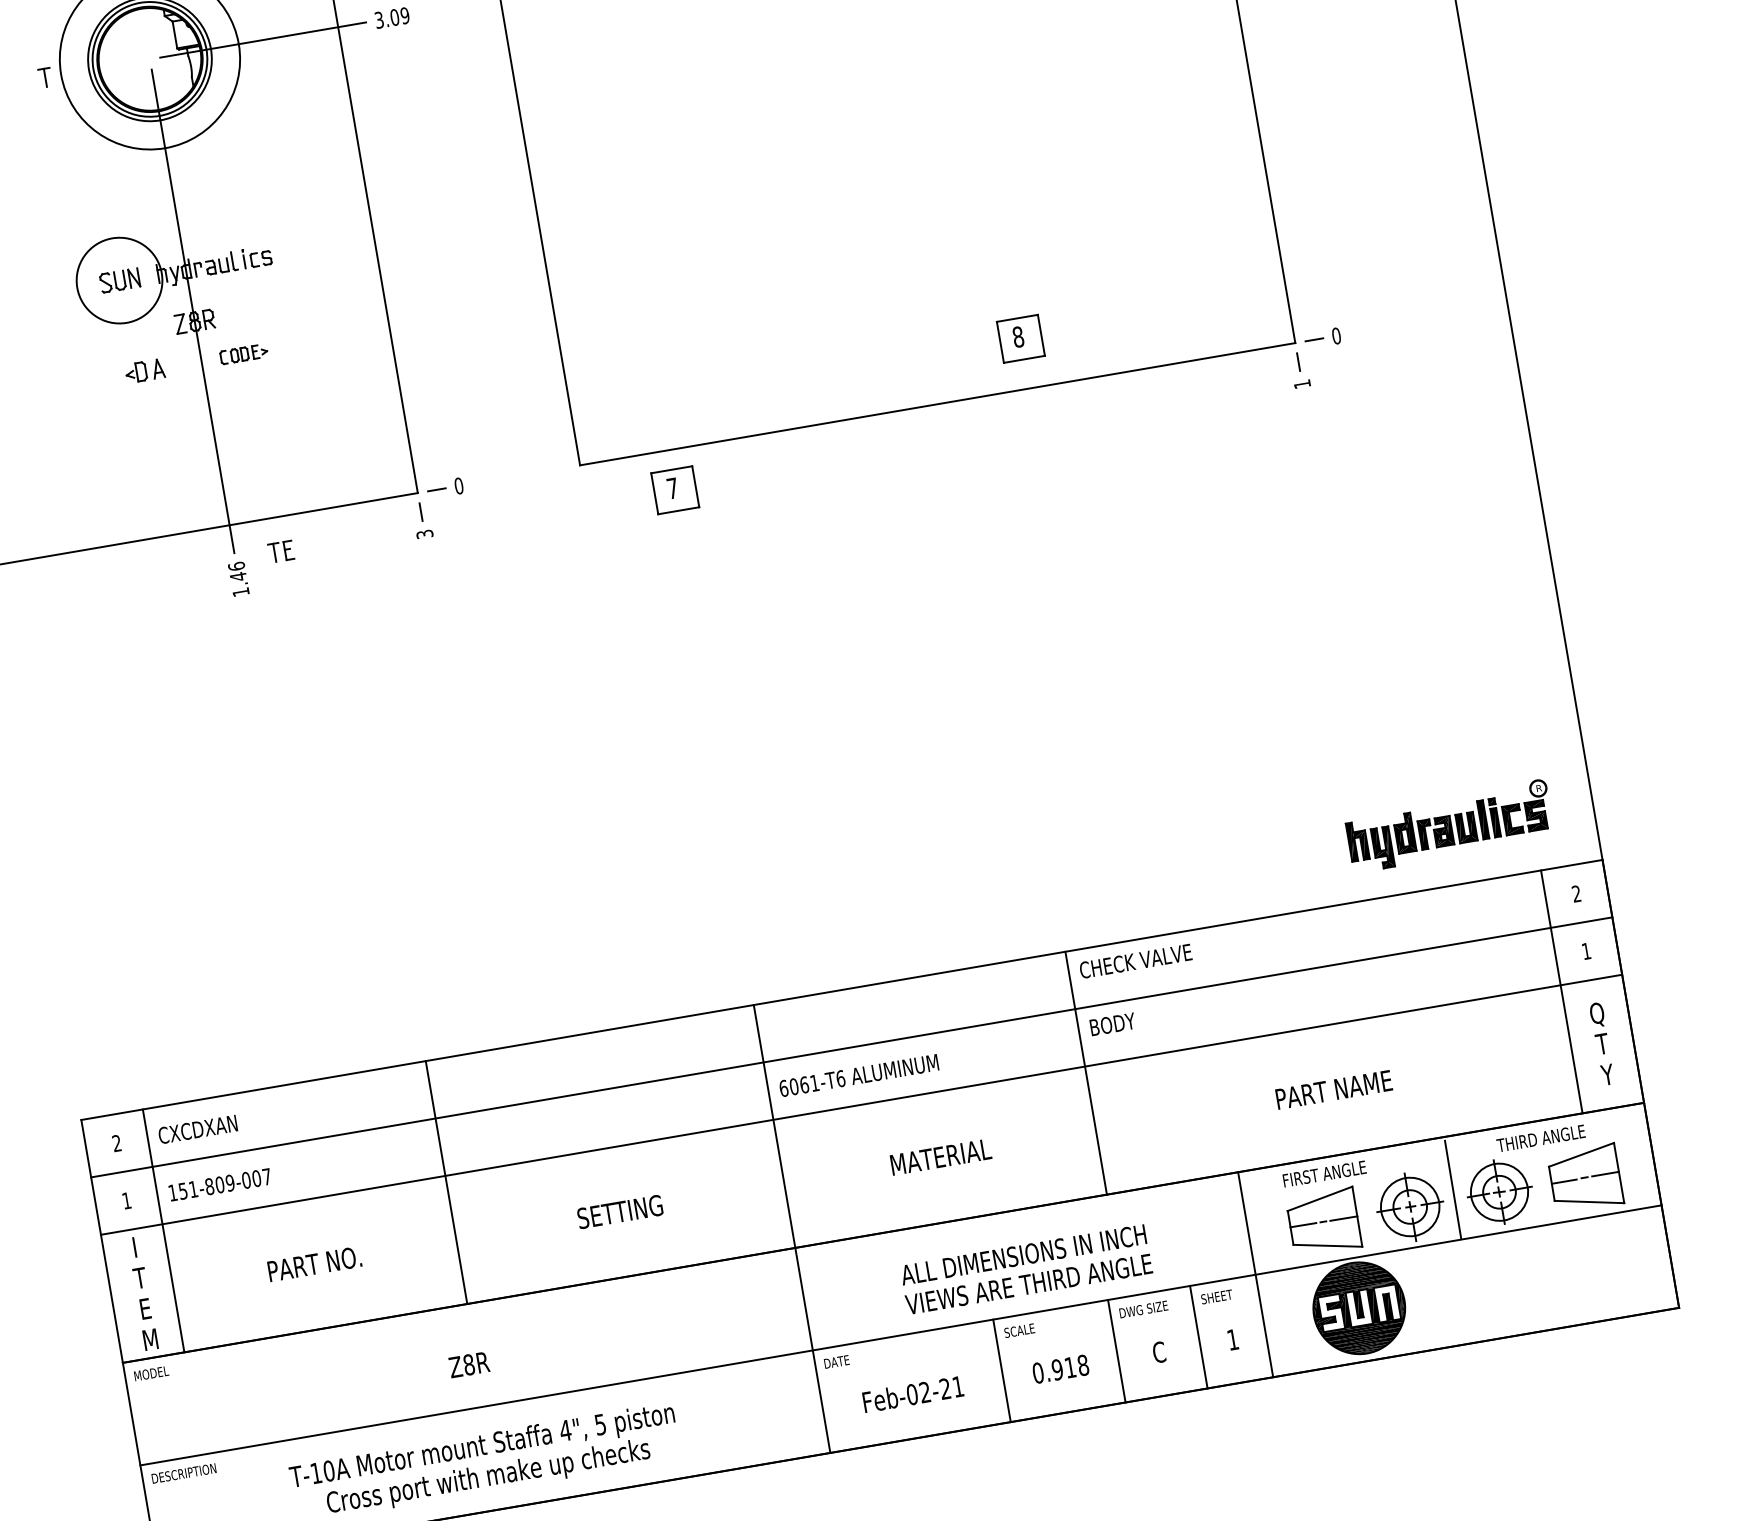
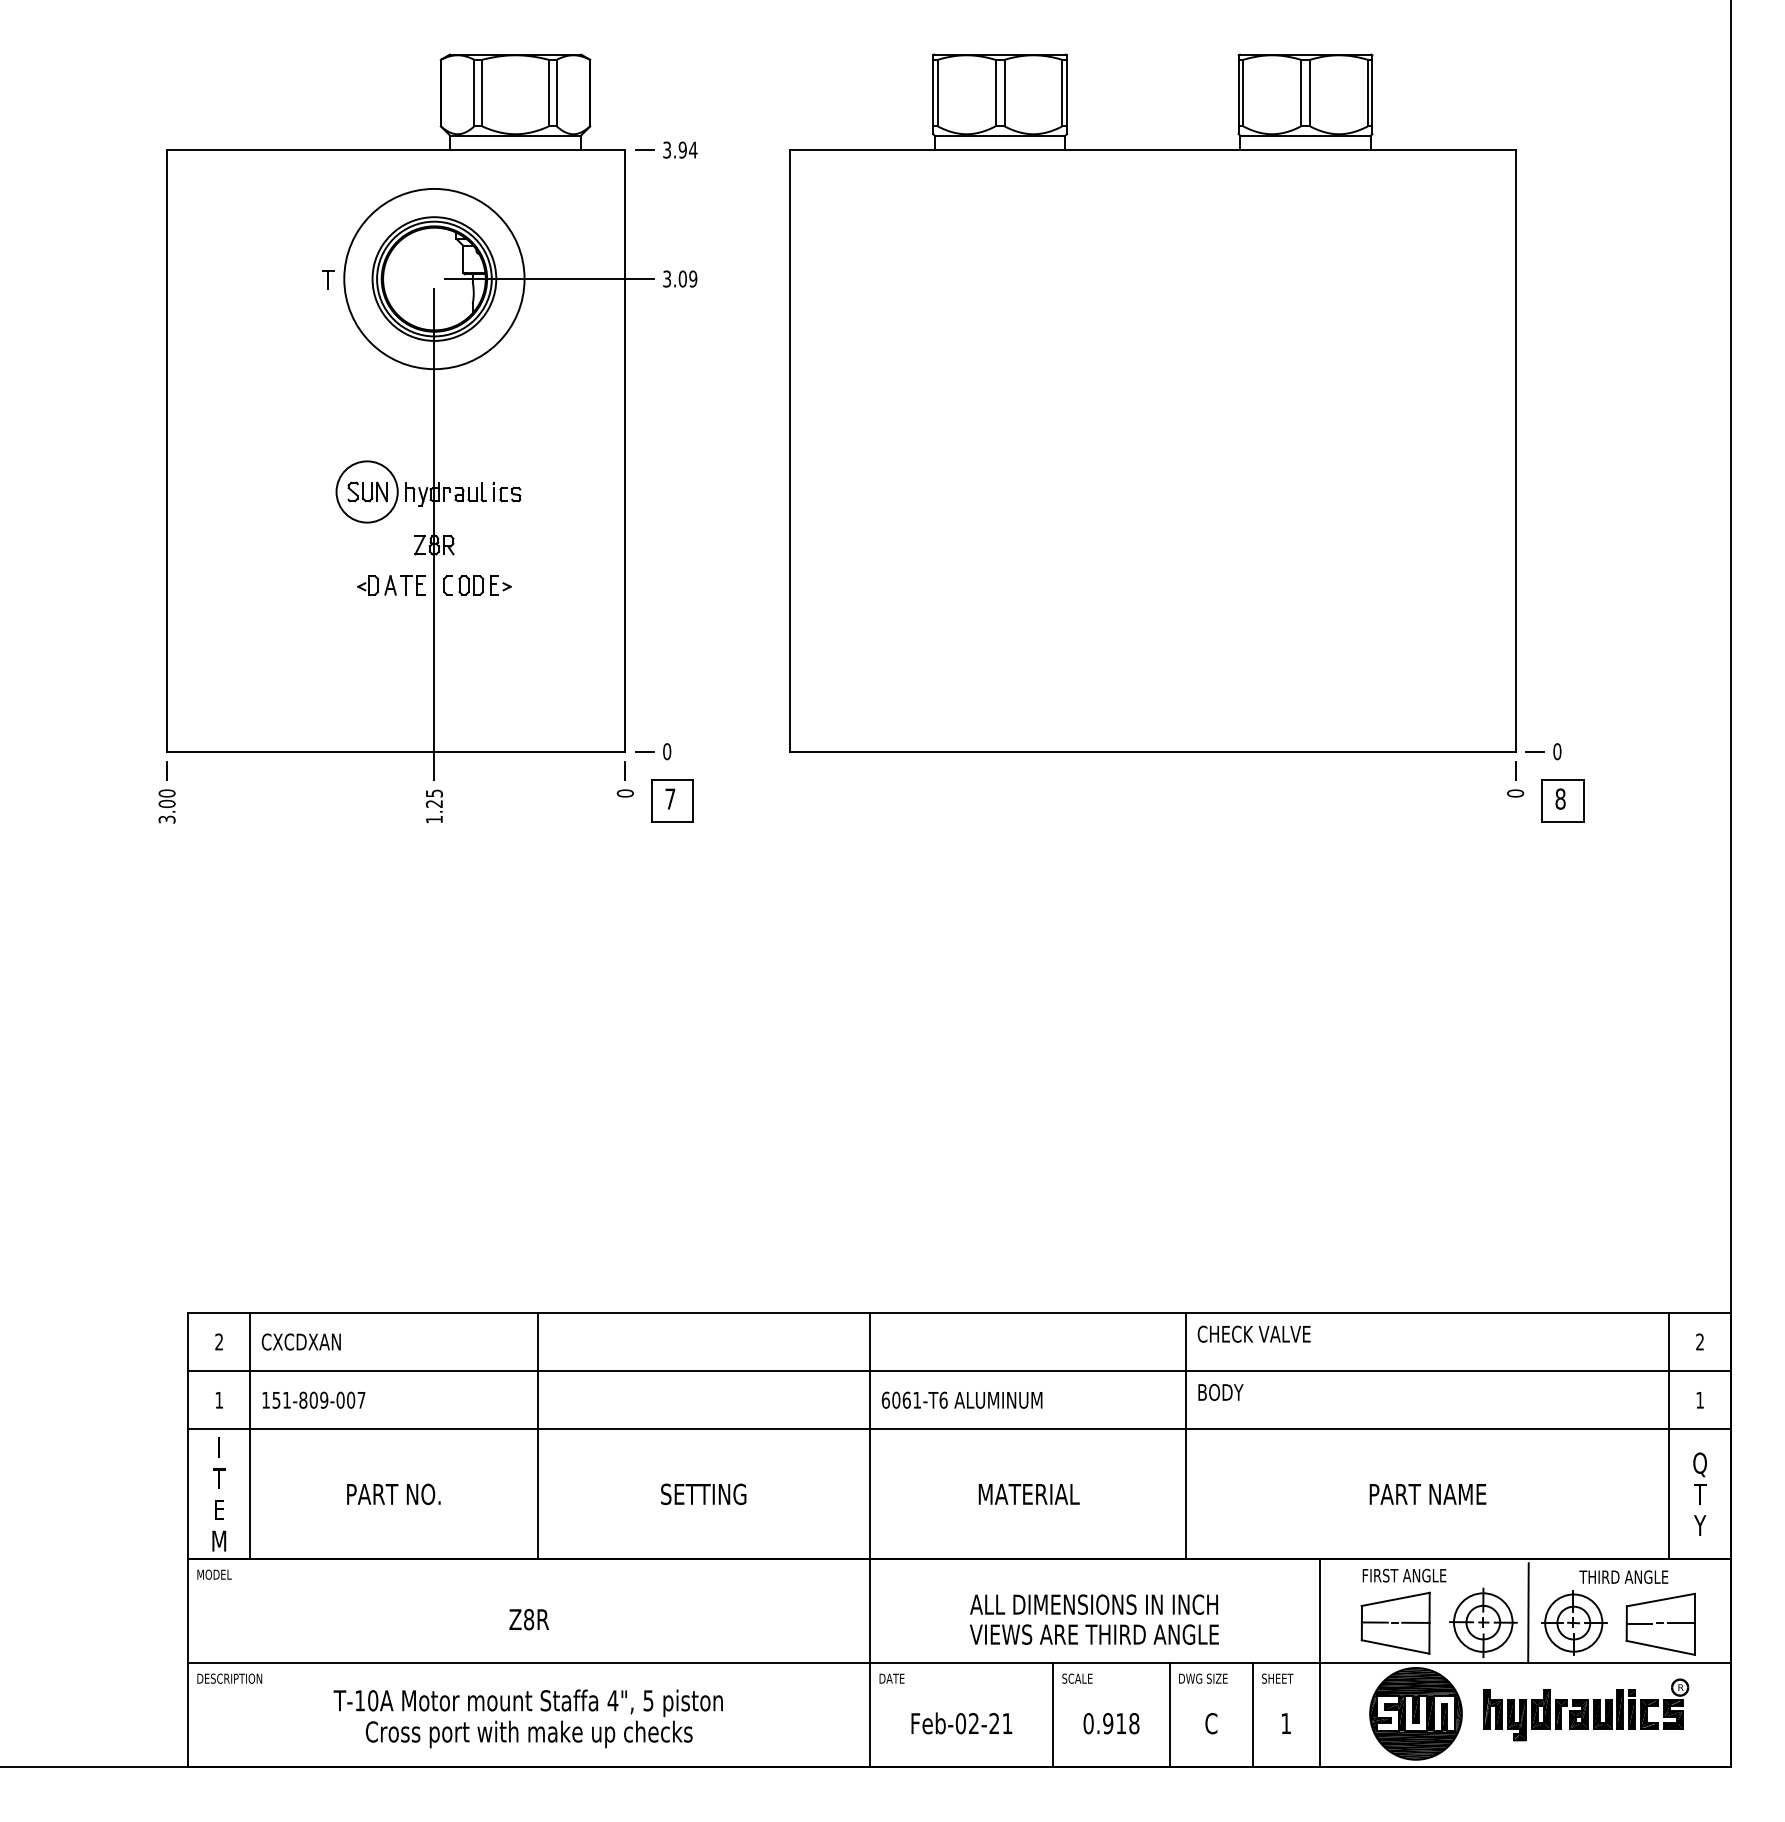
circle: (118, 280) -> (366, 491), size x0.71
part: (1020, 338) -> (1562, 800), moved
part: (244, 354) -> (477, 585), size x1.43
text: (1302, 384) -> (1515, 793), 1 -> 0
part: (675, 489) -> (672, 800), moved
text: (424, 534) -> (624, 793), 3 -> 0
part: (280, 551) -> (412, 585), moved
text: (236, 571) -> (433, 798), 1.46 -> 1.25
part: (1449, 825) -> (1586, 1709), moved

